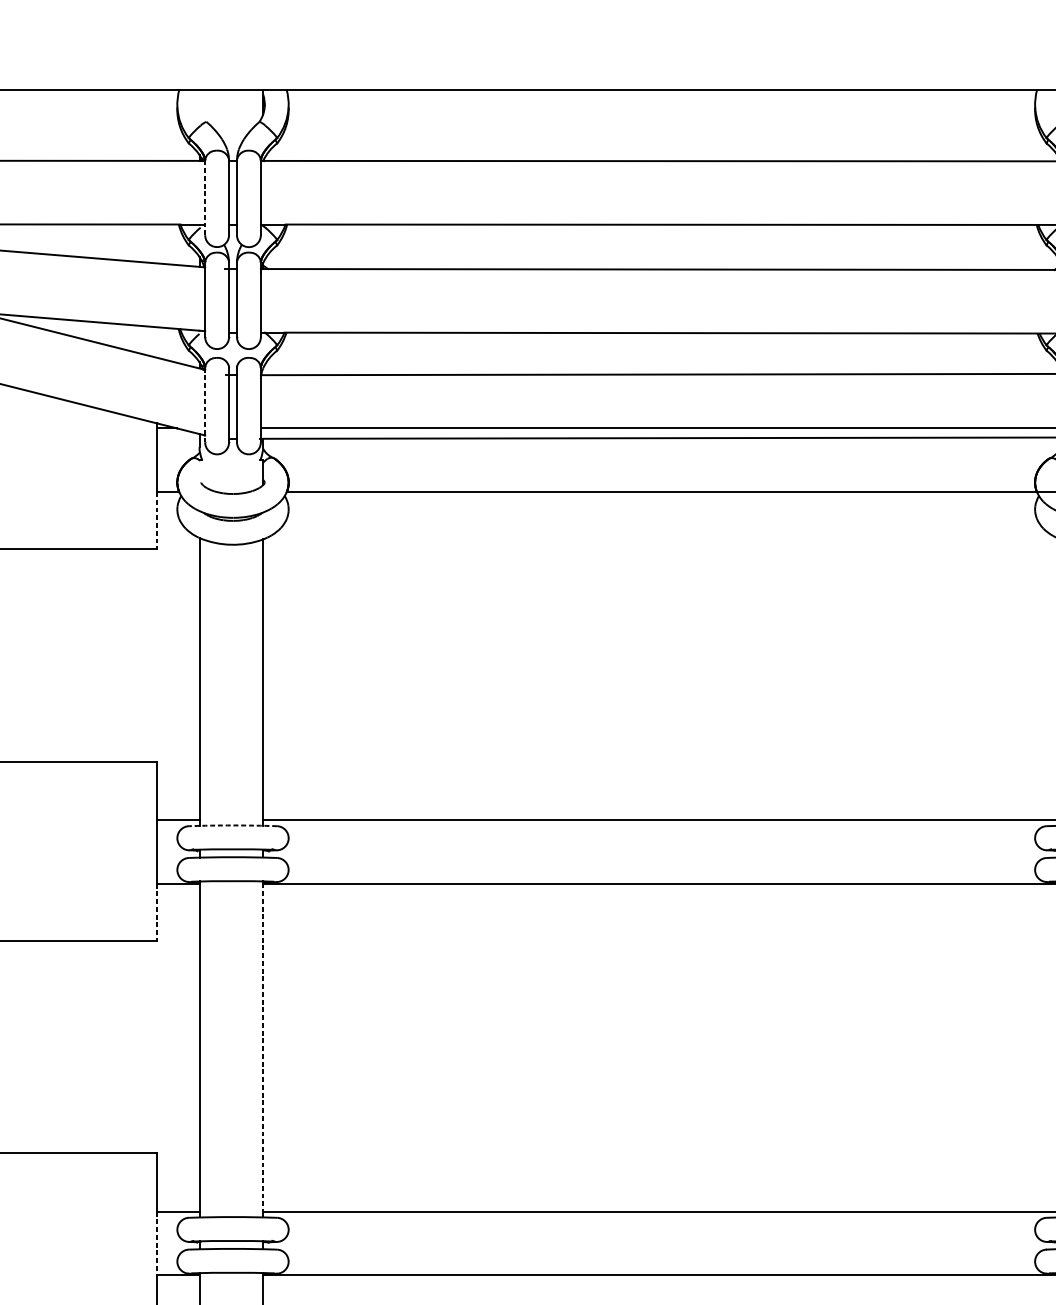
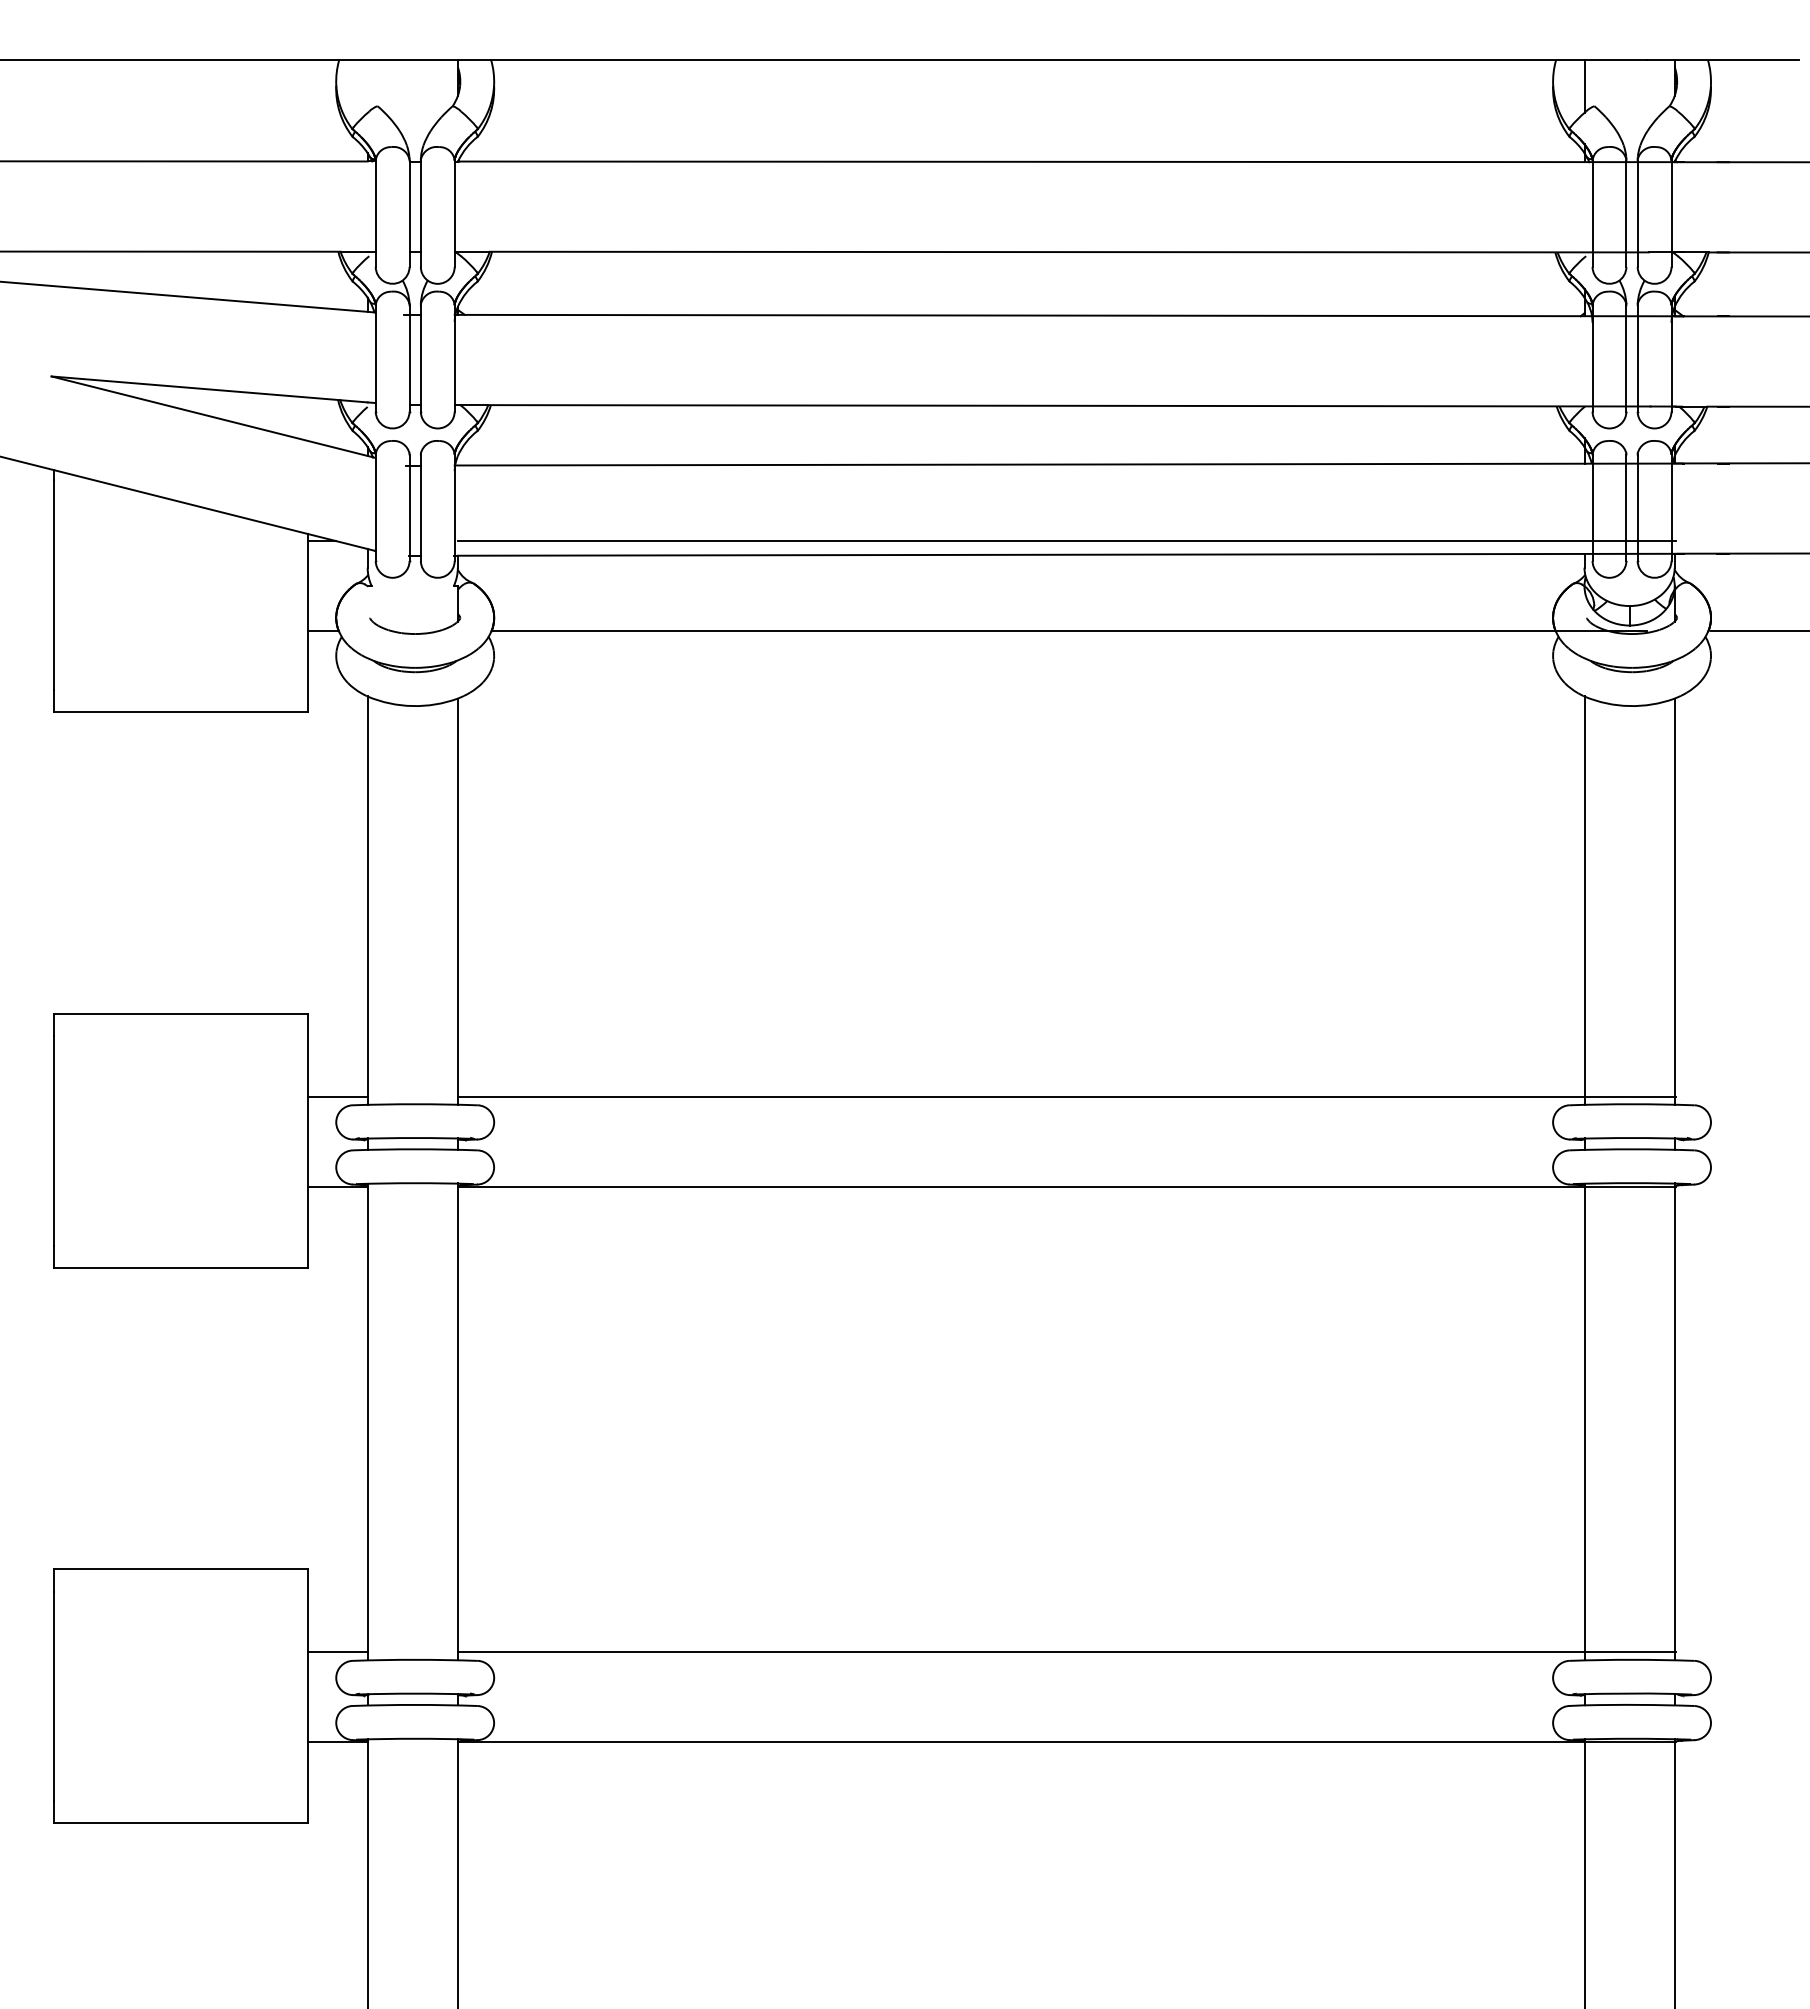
line: (205, 197) -> (375, 213), dashed -> solid
line: (205, 404) -> (375, 507), dashed -> solid
line: (157, 521) -> (307, 672), dashed -> solid
arc: (233, 825) -> (415, 1104), dashed -> solid
line: (157, 912) -> (307, 1227), dashed -> solid
line: (262, 1047) -> (457, 1419), dashed -> solid
line: (157, 1243) -> (307, 1697), dashed -> solid

